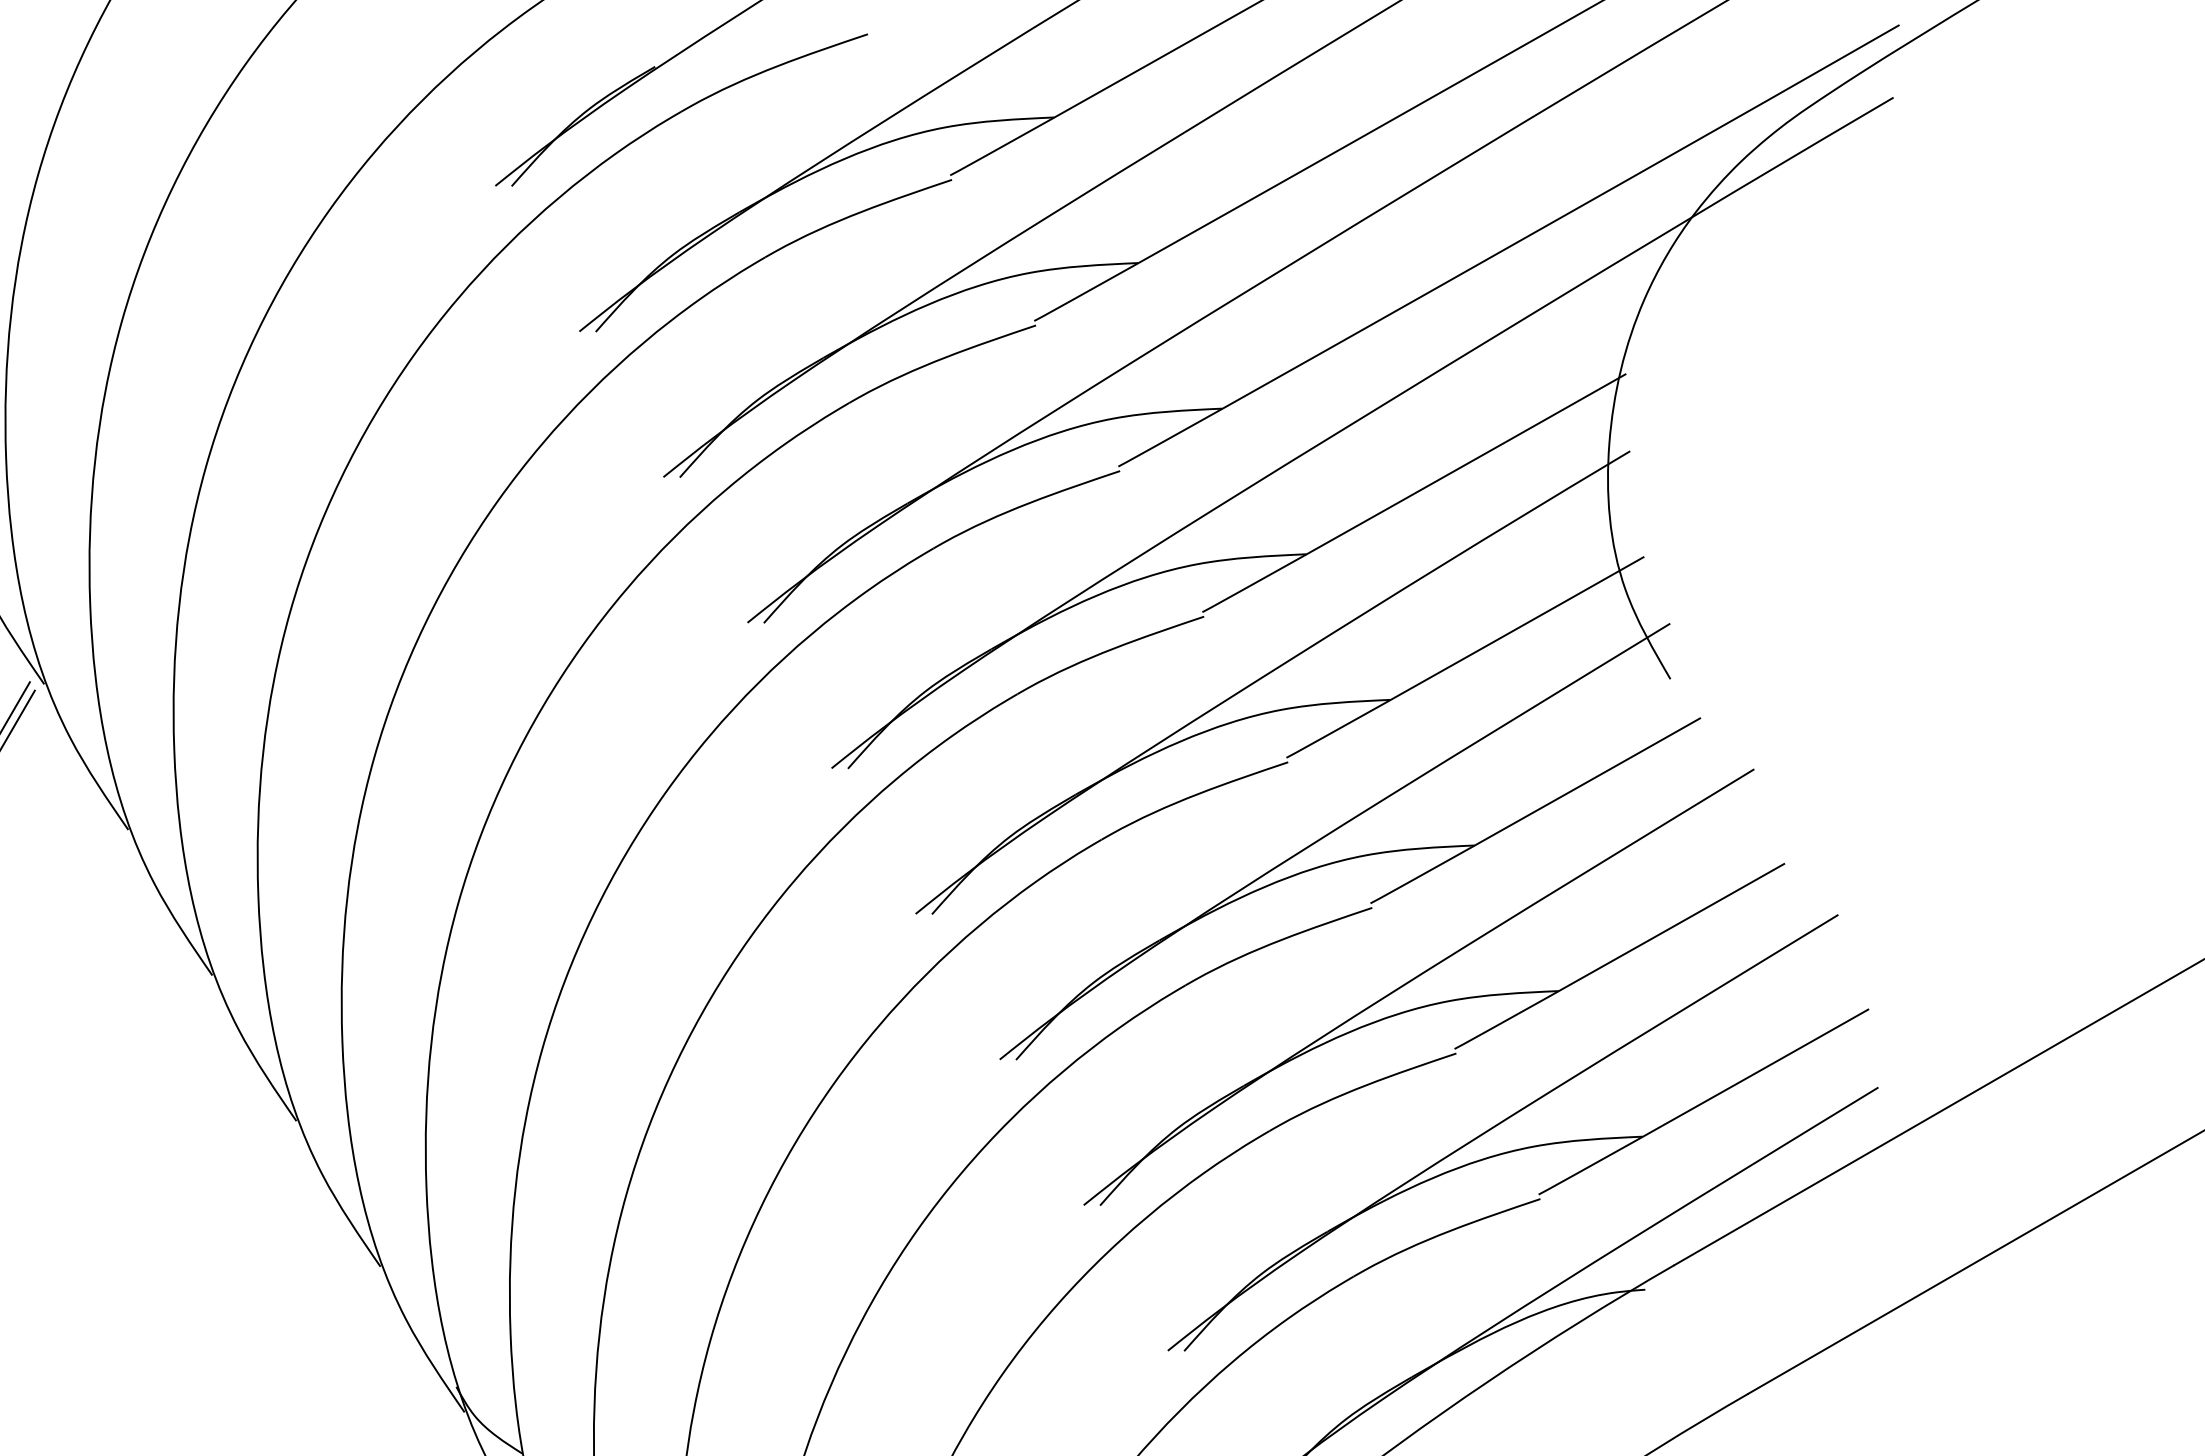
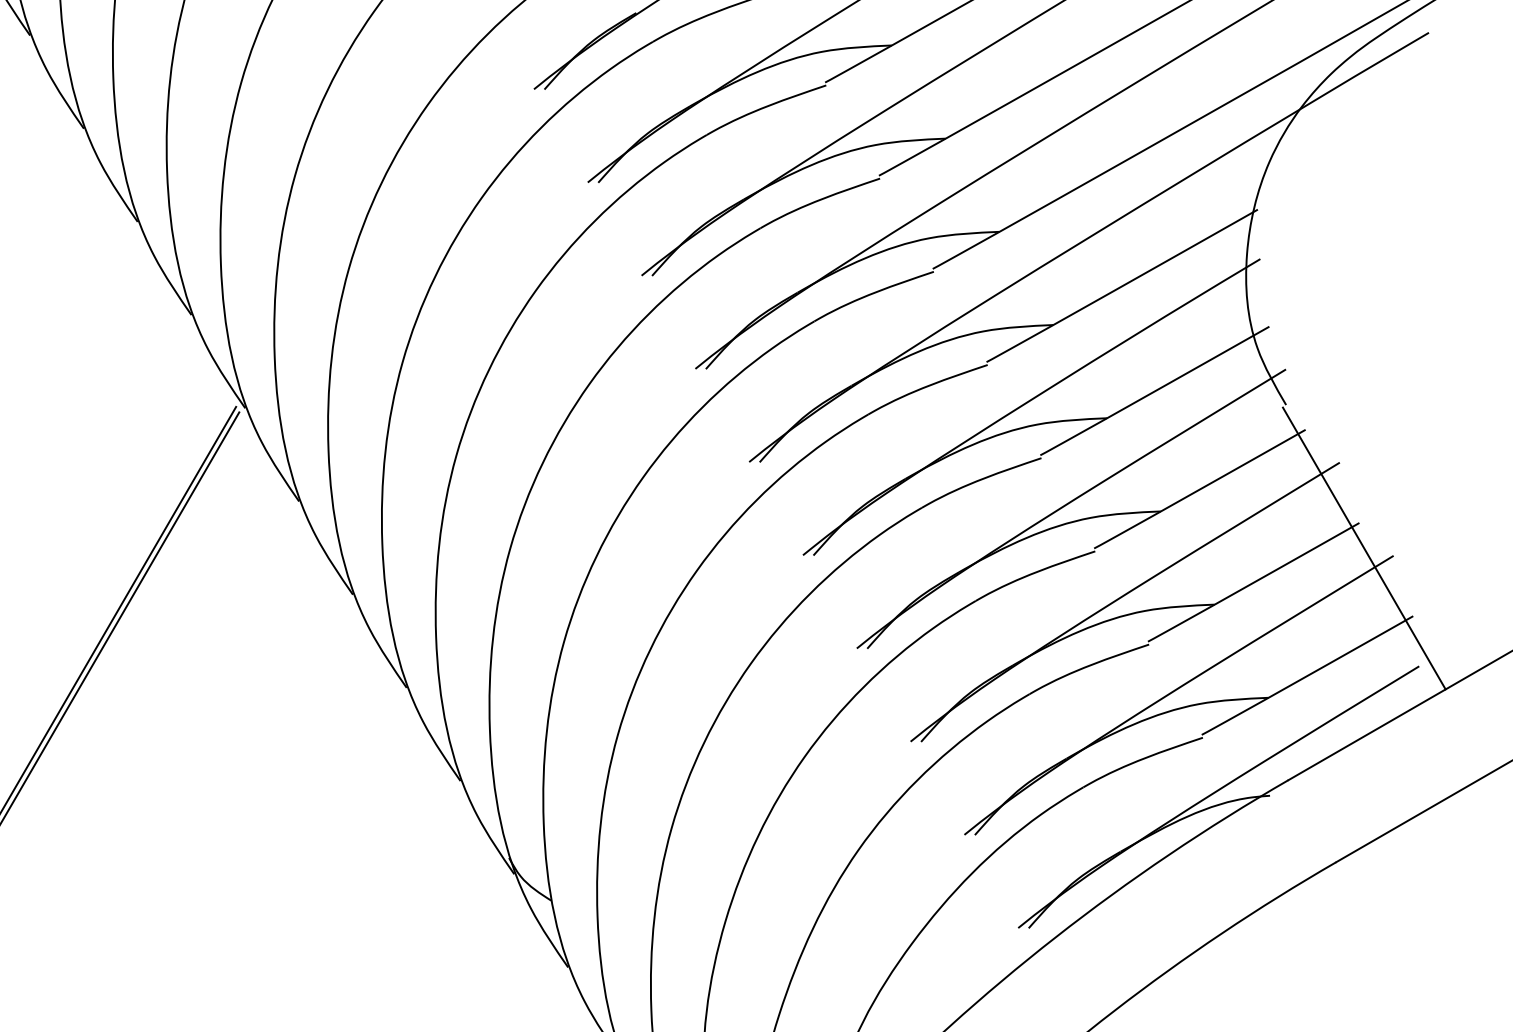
line: (1791, 903) -> (1363, 548), added

